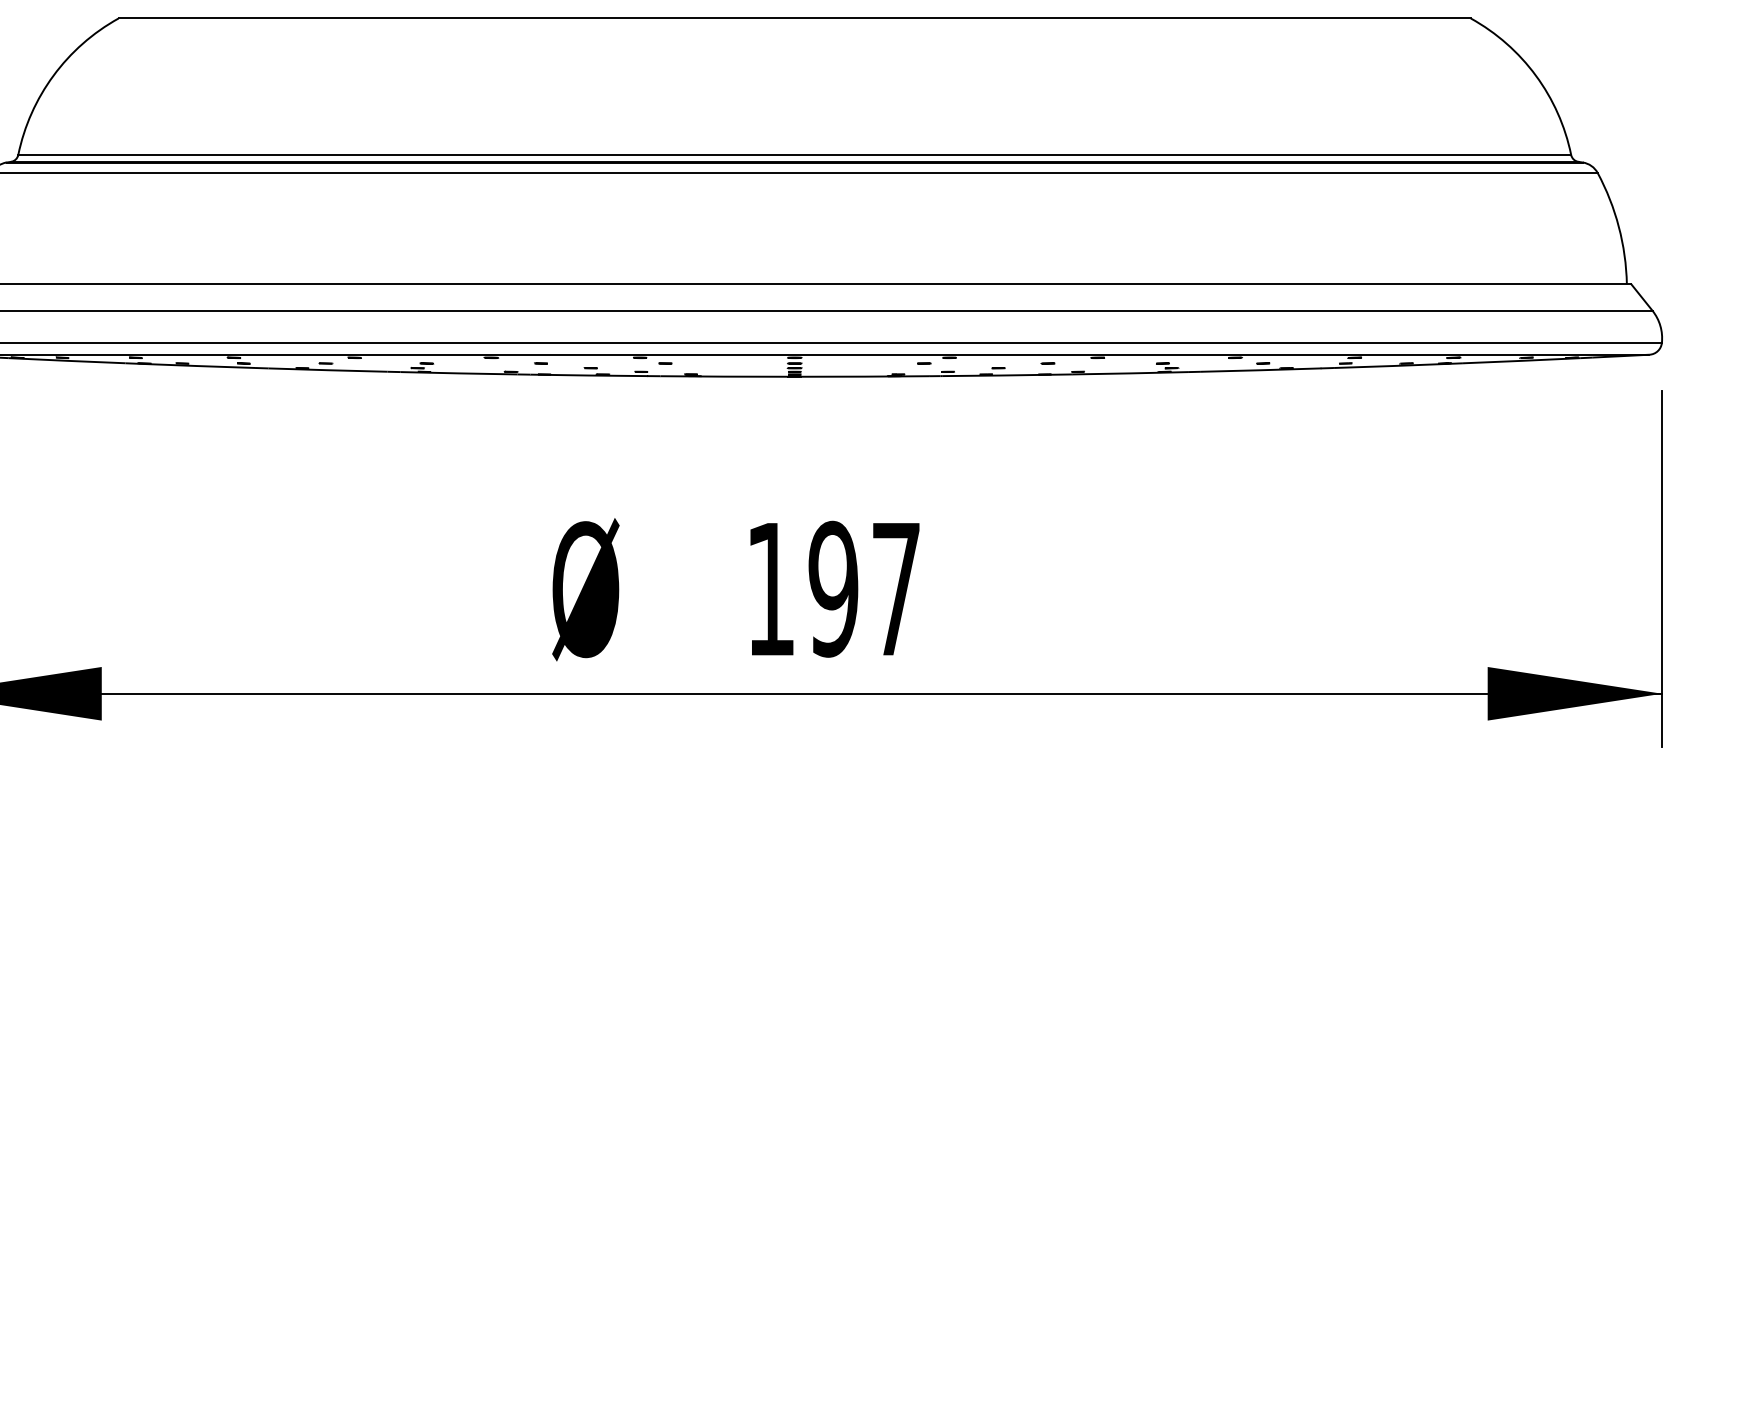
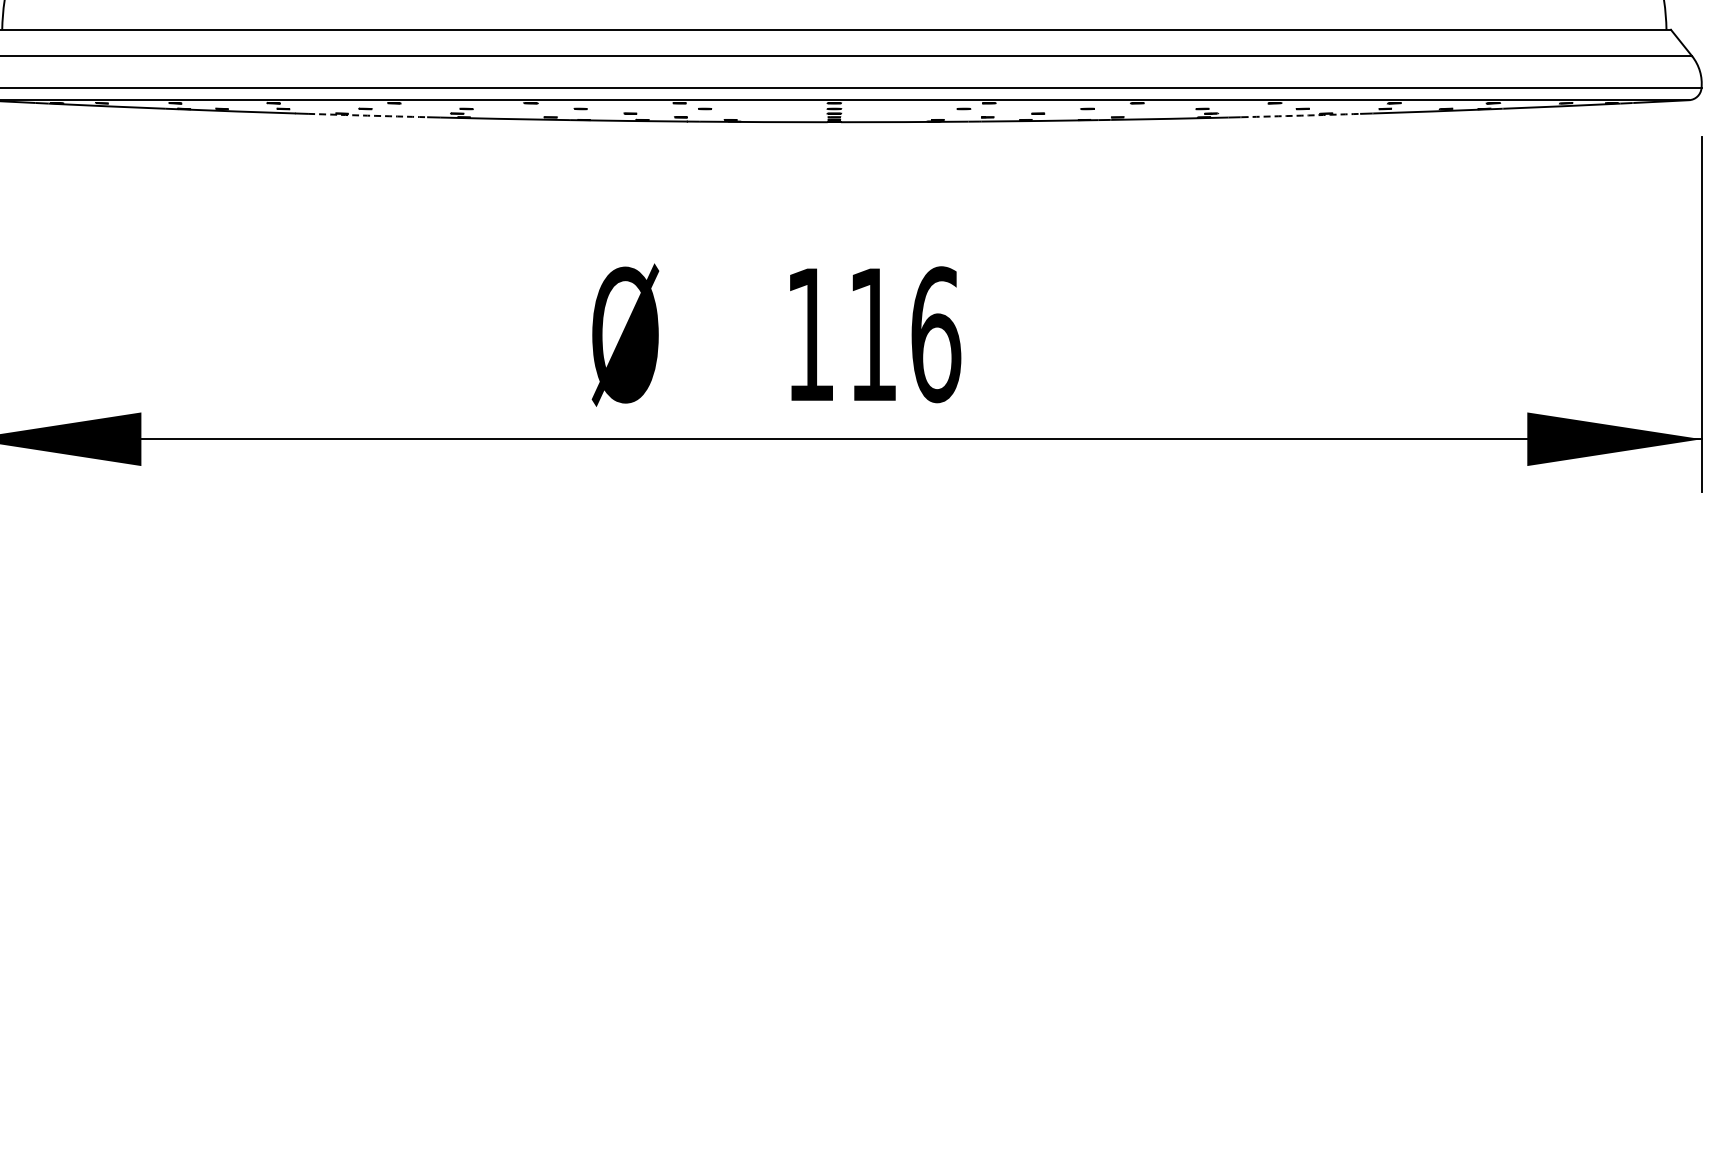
arc: (327, 370) -> (367, 115), solid -> dashed
arc: (1261, 370) -> (1301, 115), solid -> dashed
text: (864, 588) -> (904, 333), 197 -> 116

